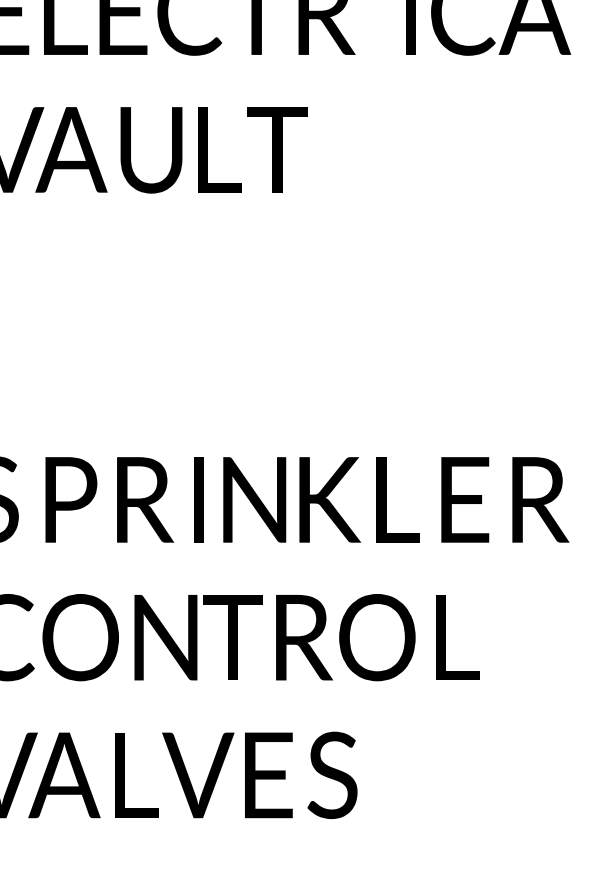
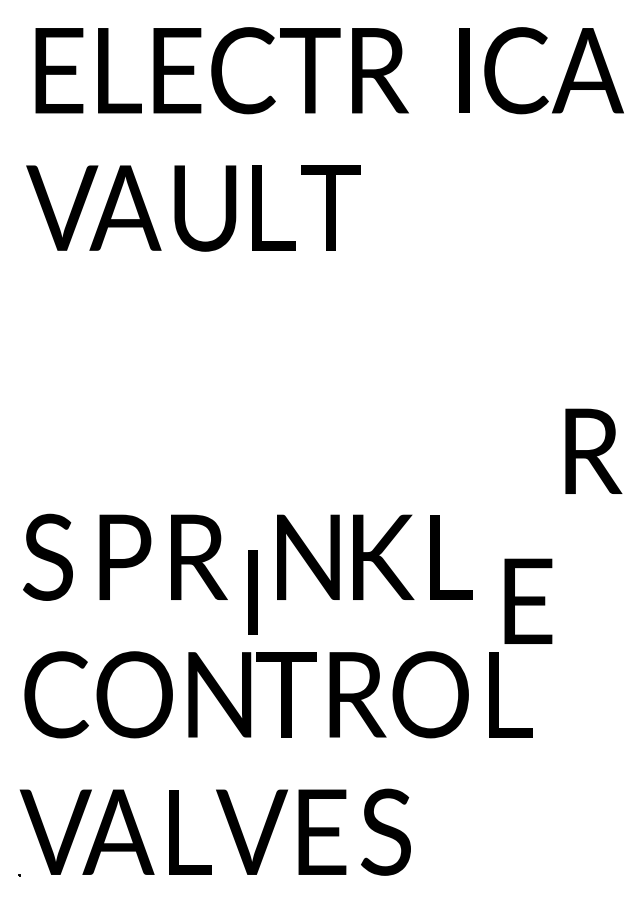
text: (465, 499) -> (528, 600), moved
text: (540, 499) -> (593, 450), moved
text: (198, 500) -> (252, 592), moved

